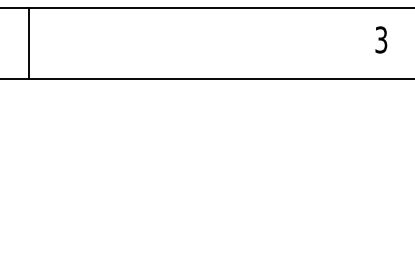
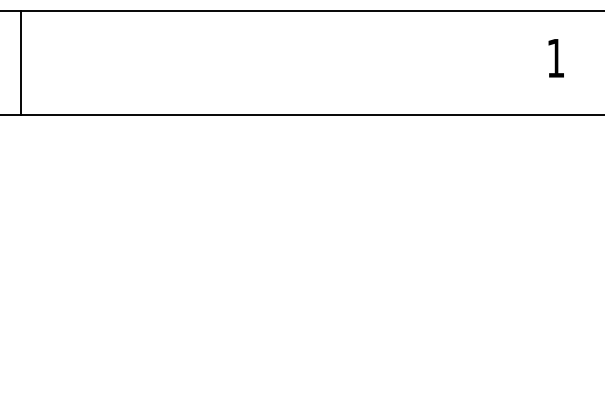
text: (381, 39) -> (556, 57), 3 -> 1
line: (29, 43) -> (21, 63), moved

